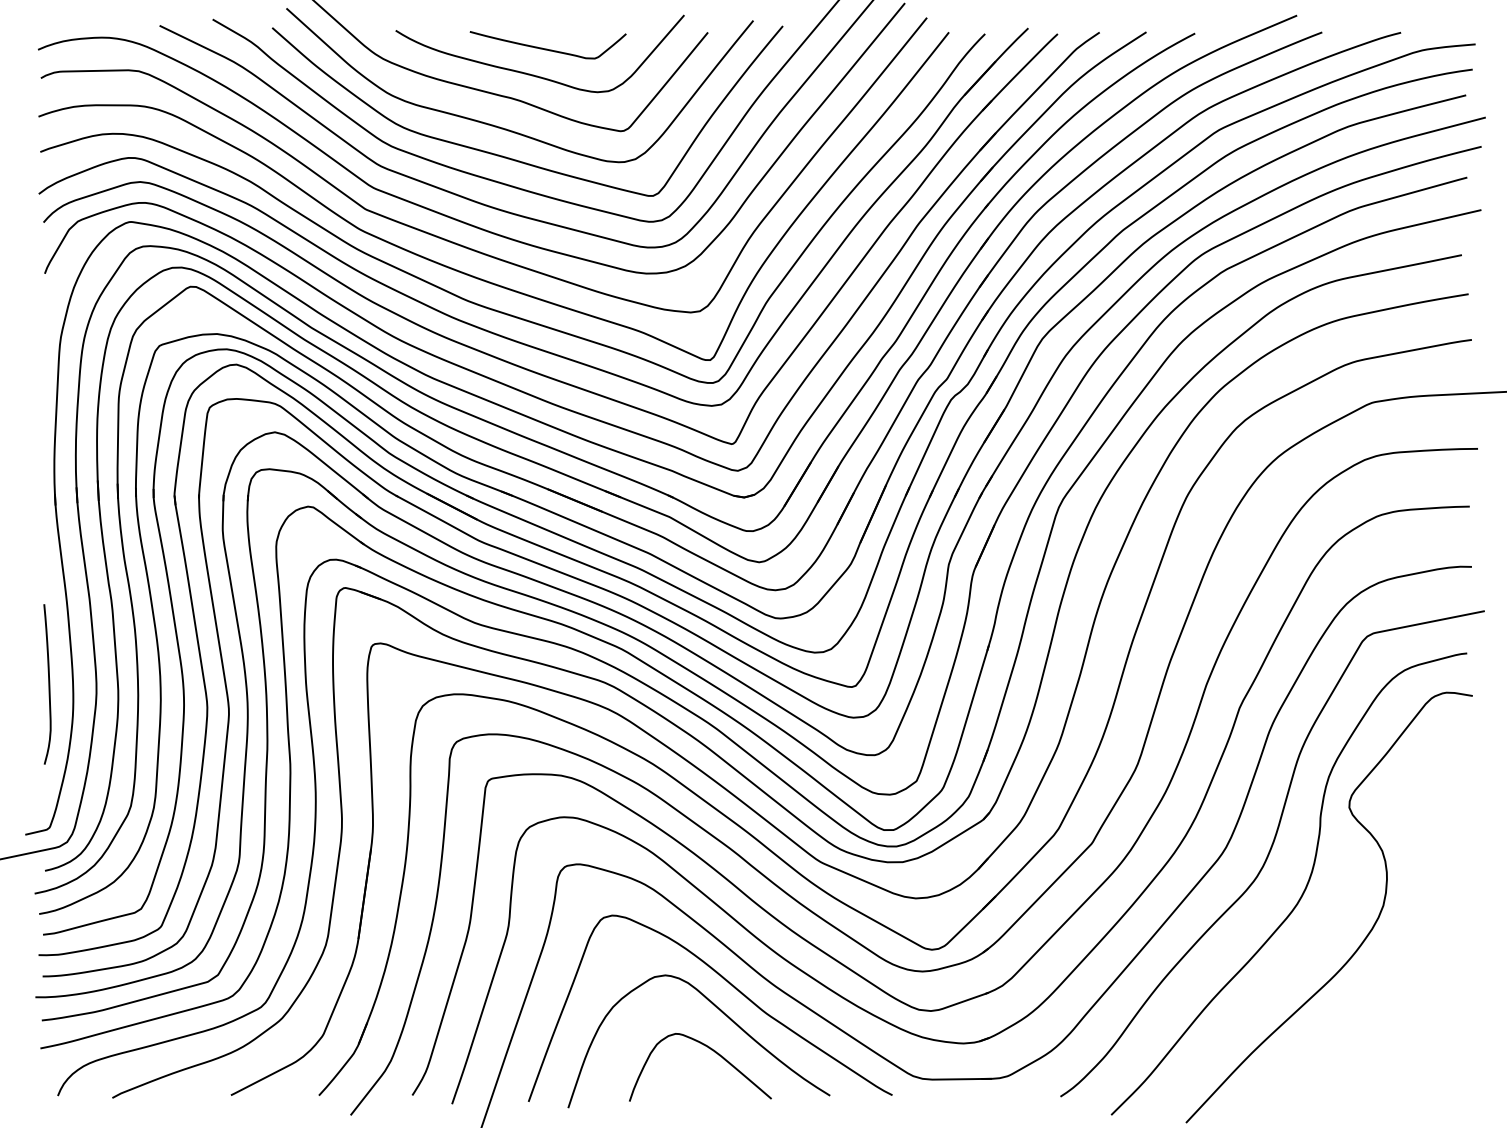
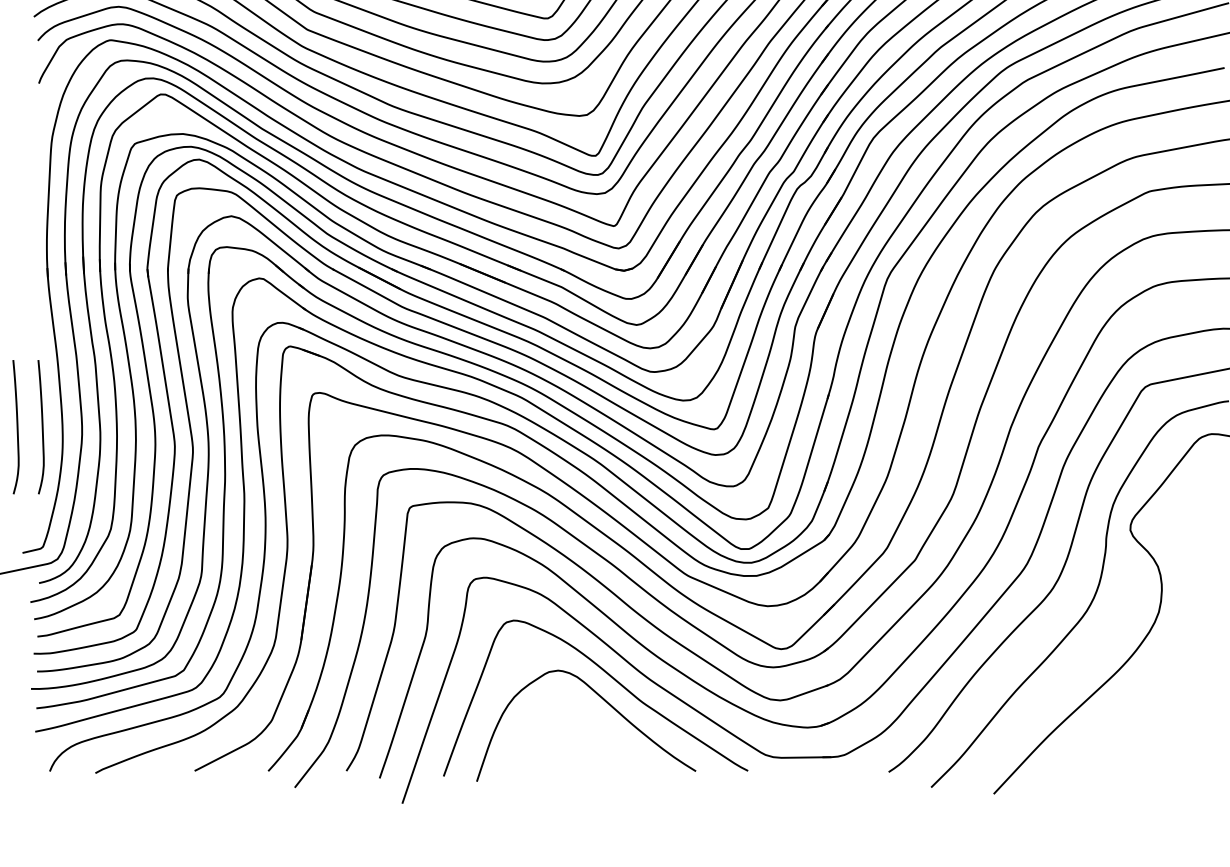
curve: (18, 684) -> (16, 427), added
curve: (711, 1050) -> (596, 733), removed

